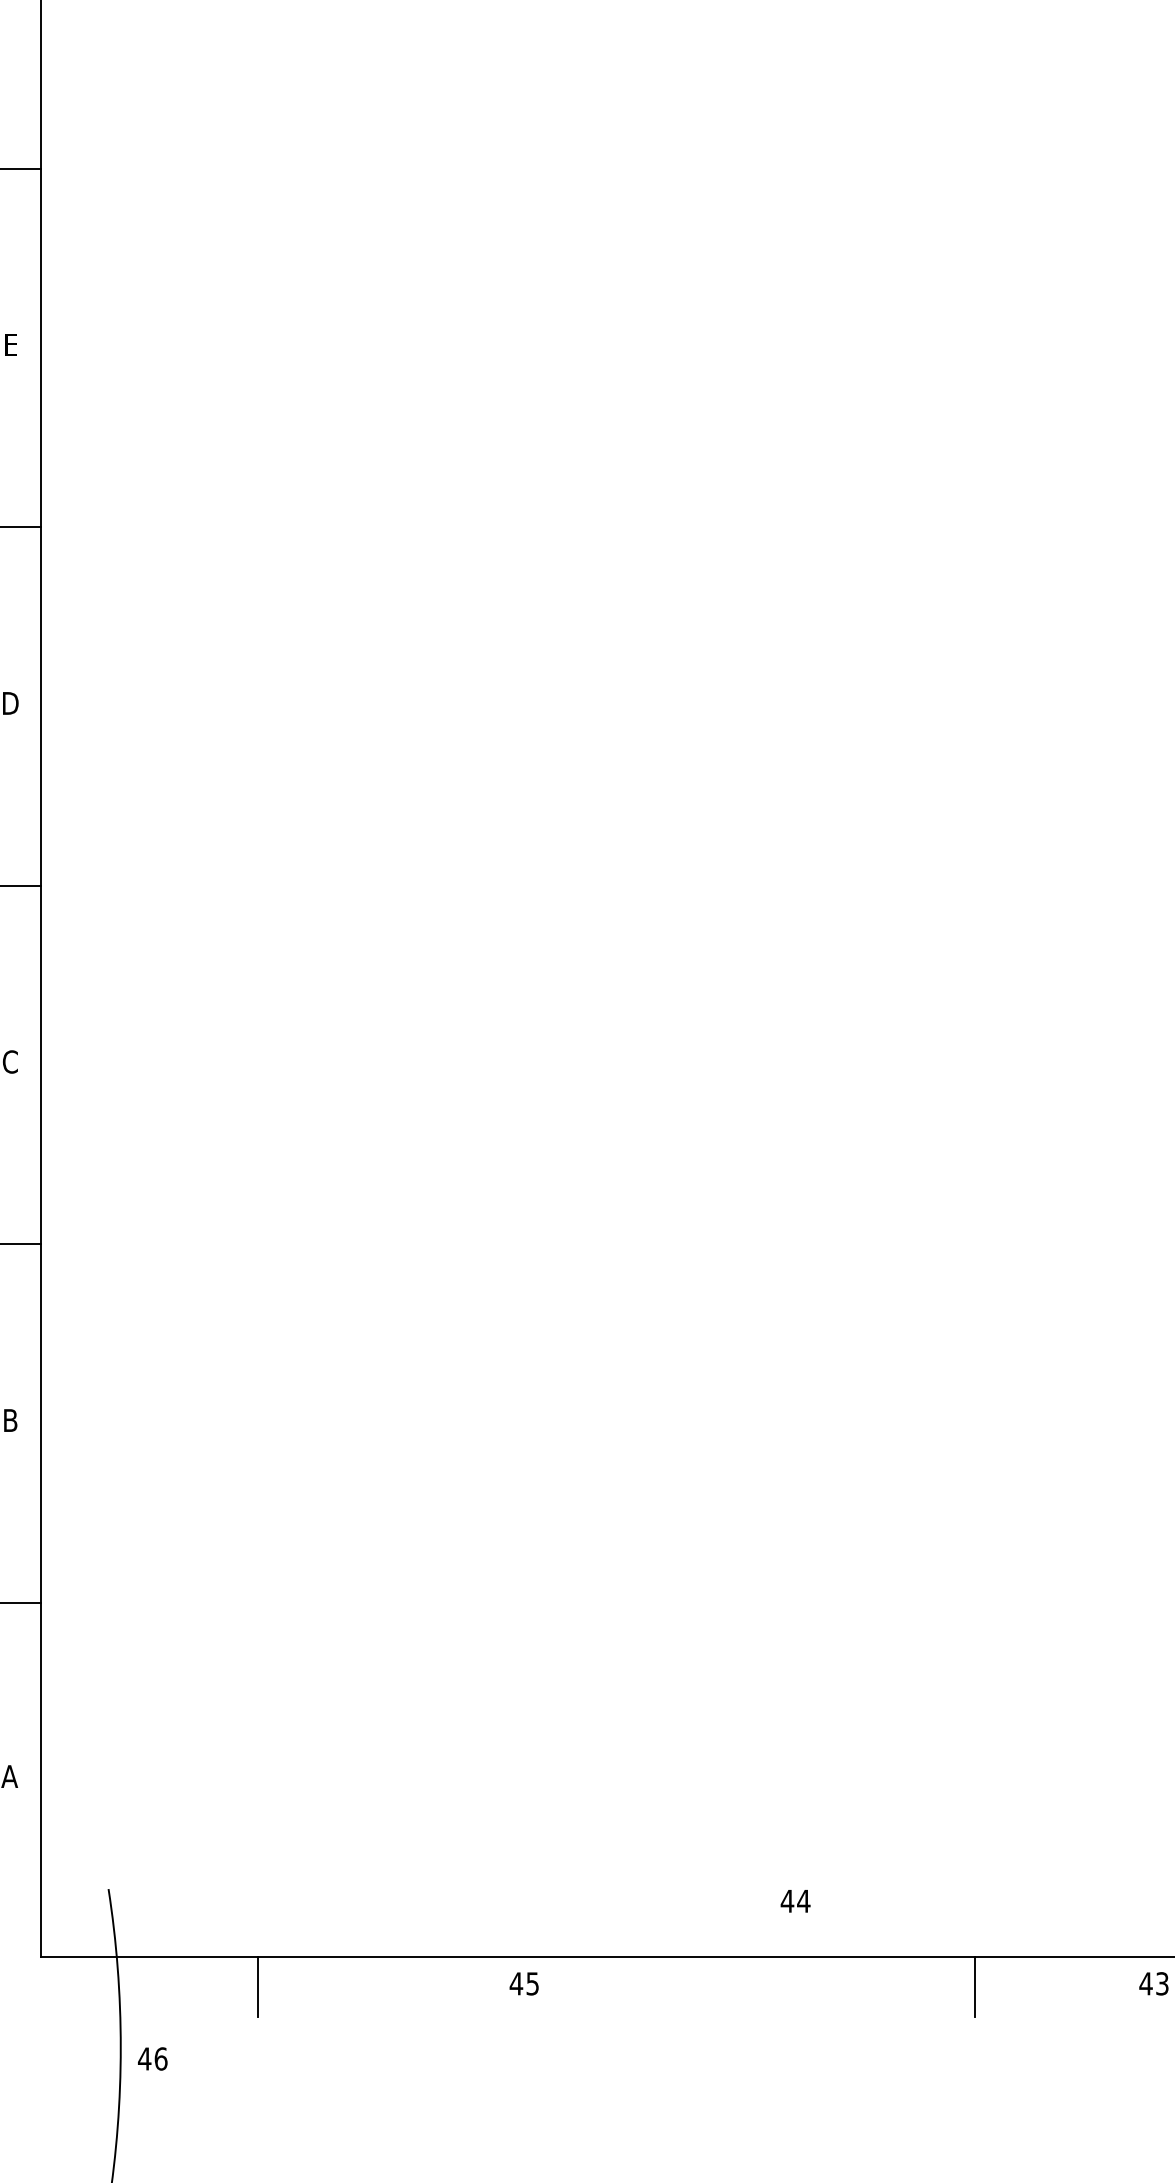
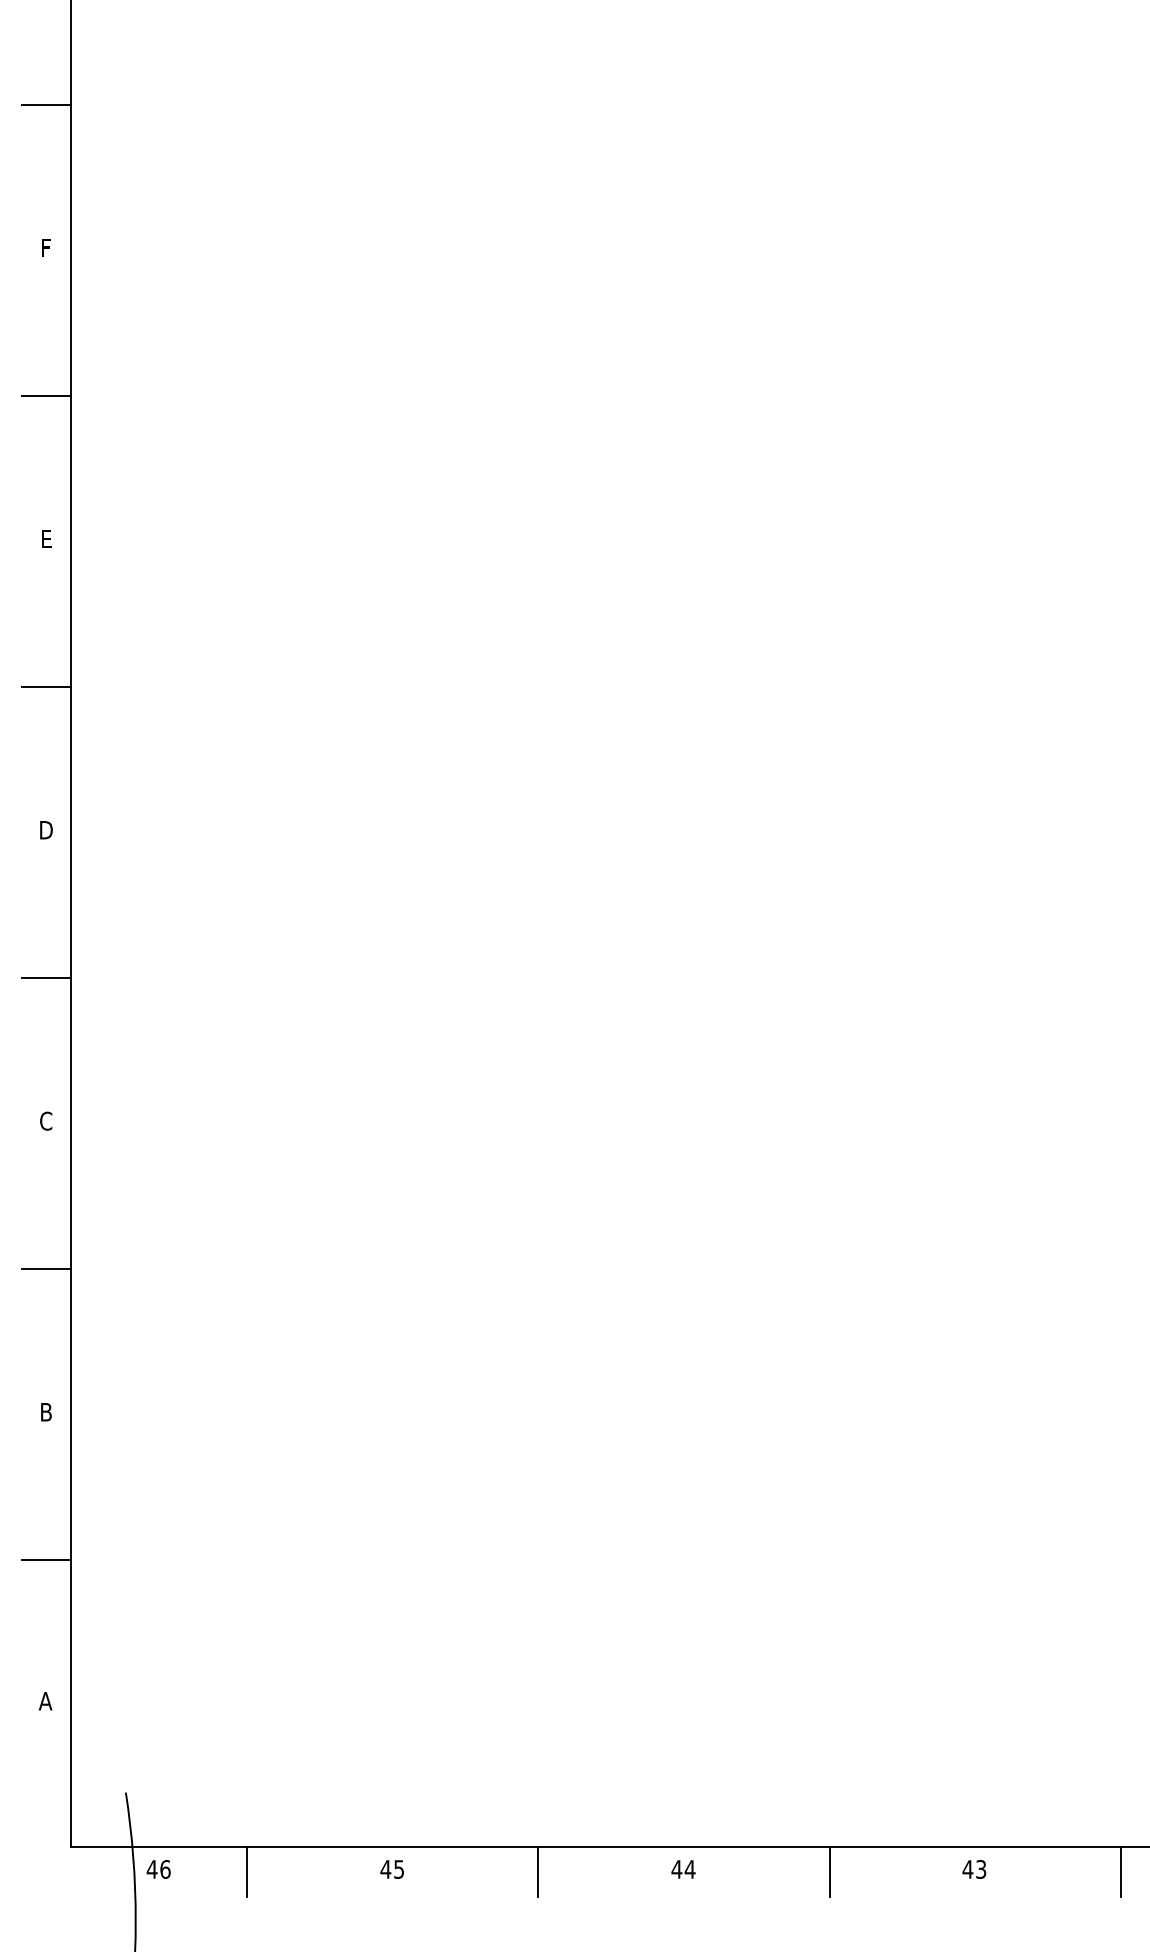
text: (795, 1901) -> (683, 1869), moved
text: (523, 1983) -> (391, 1869), moved
line: (616, 1986) -> (538, 1871), added
text: (152, 2059) -> (158, 1869), moved

